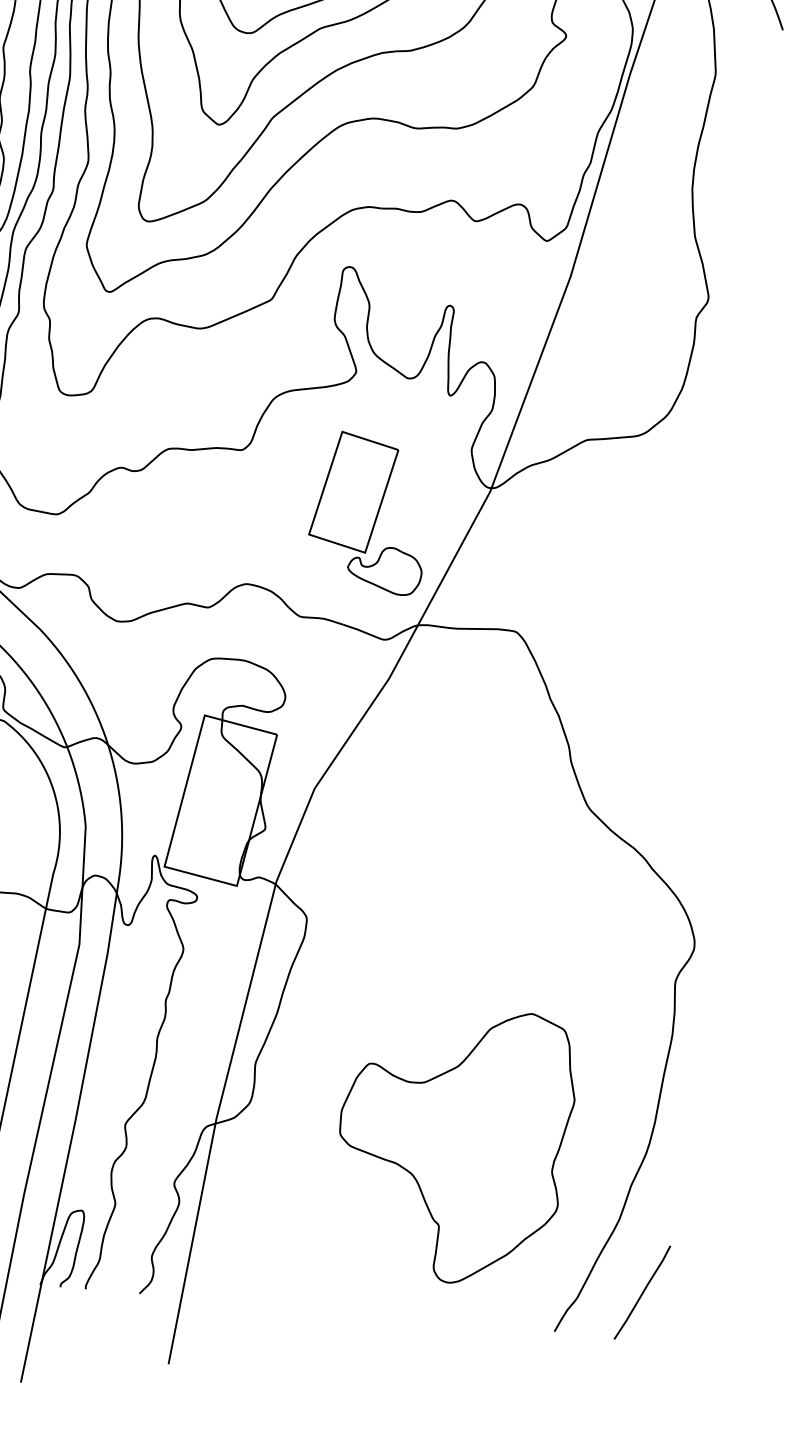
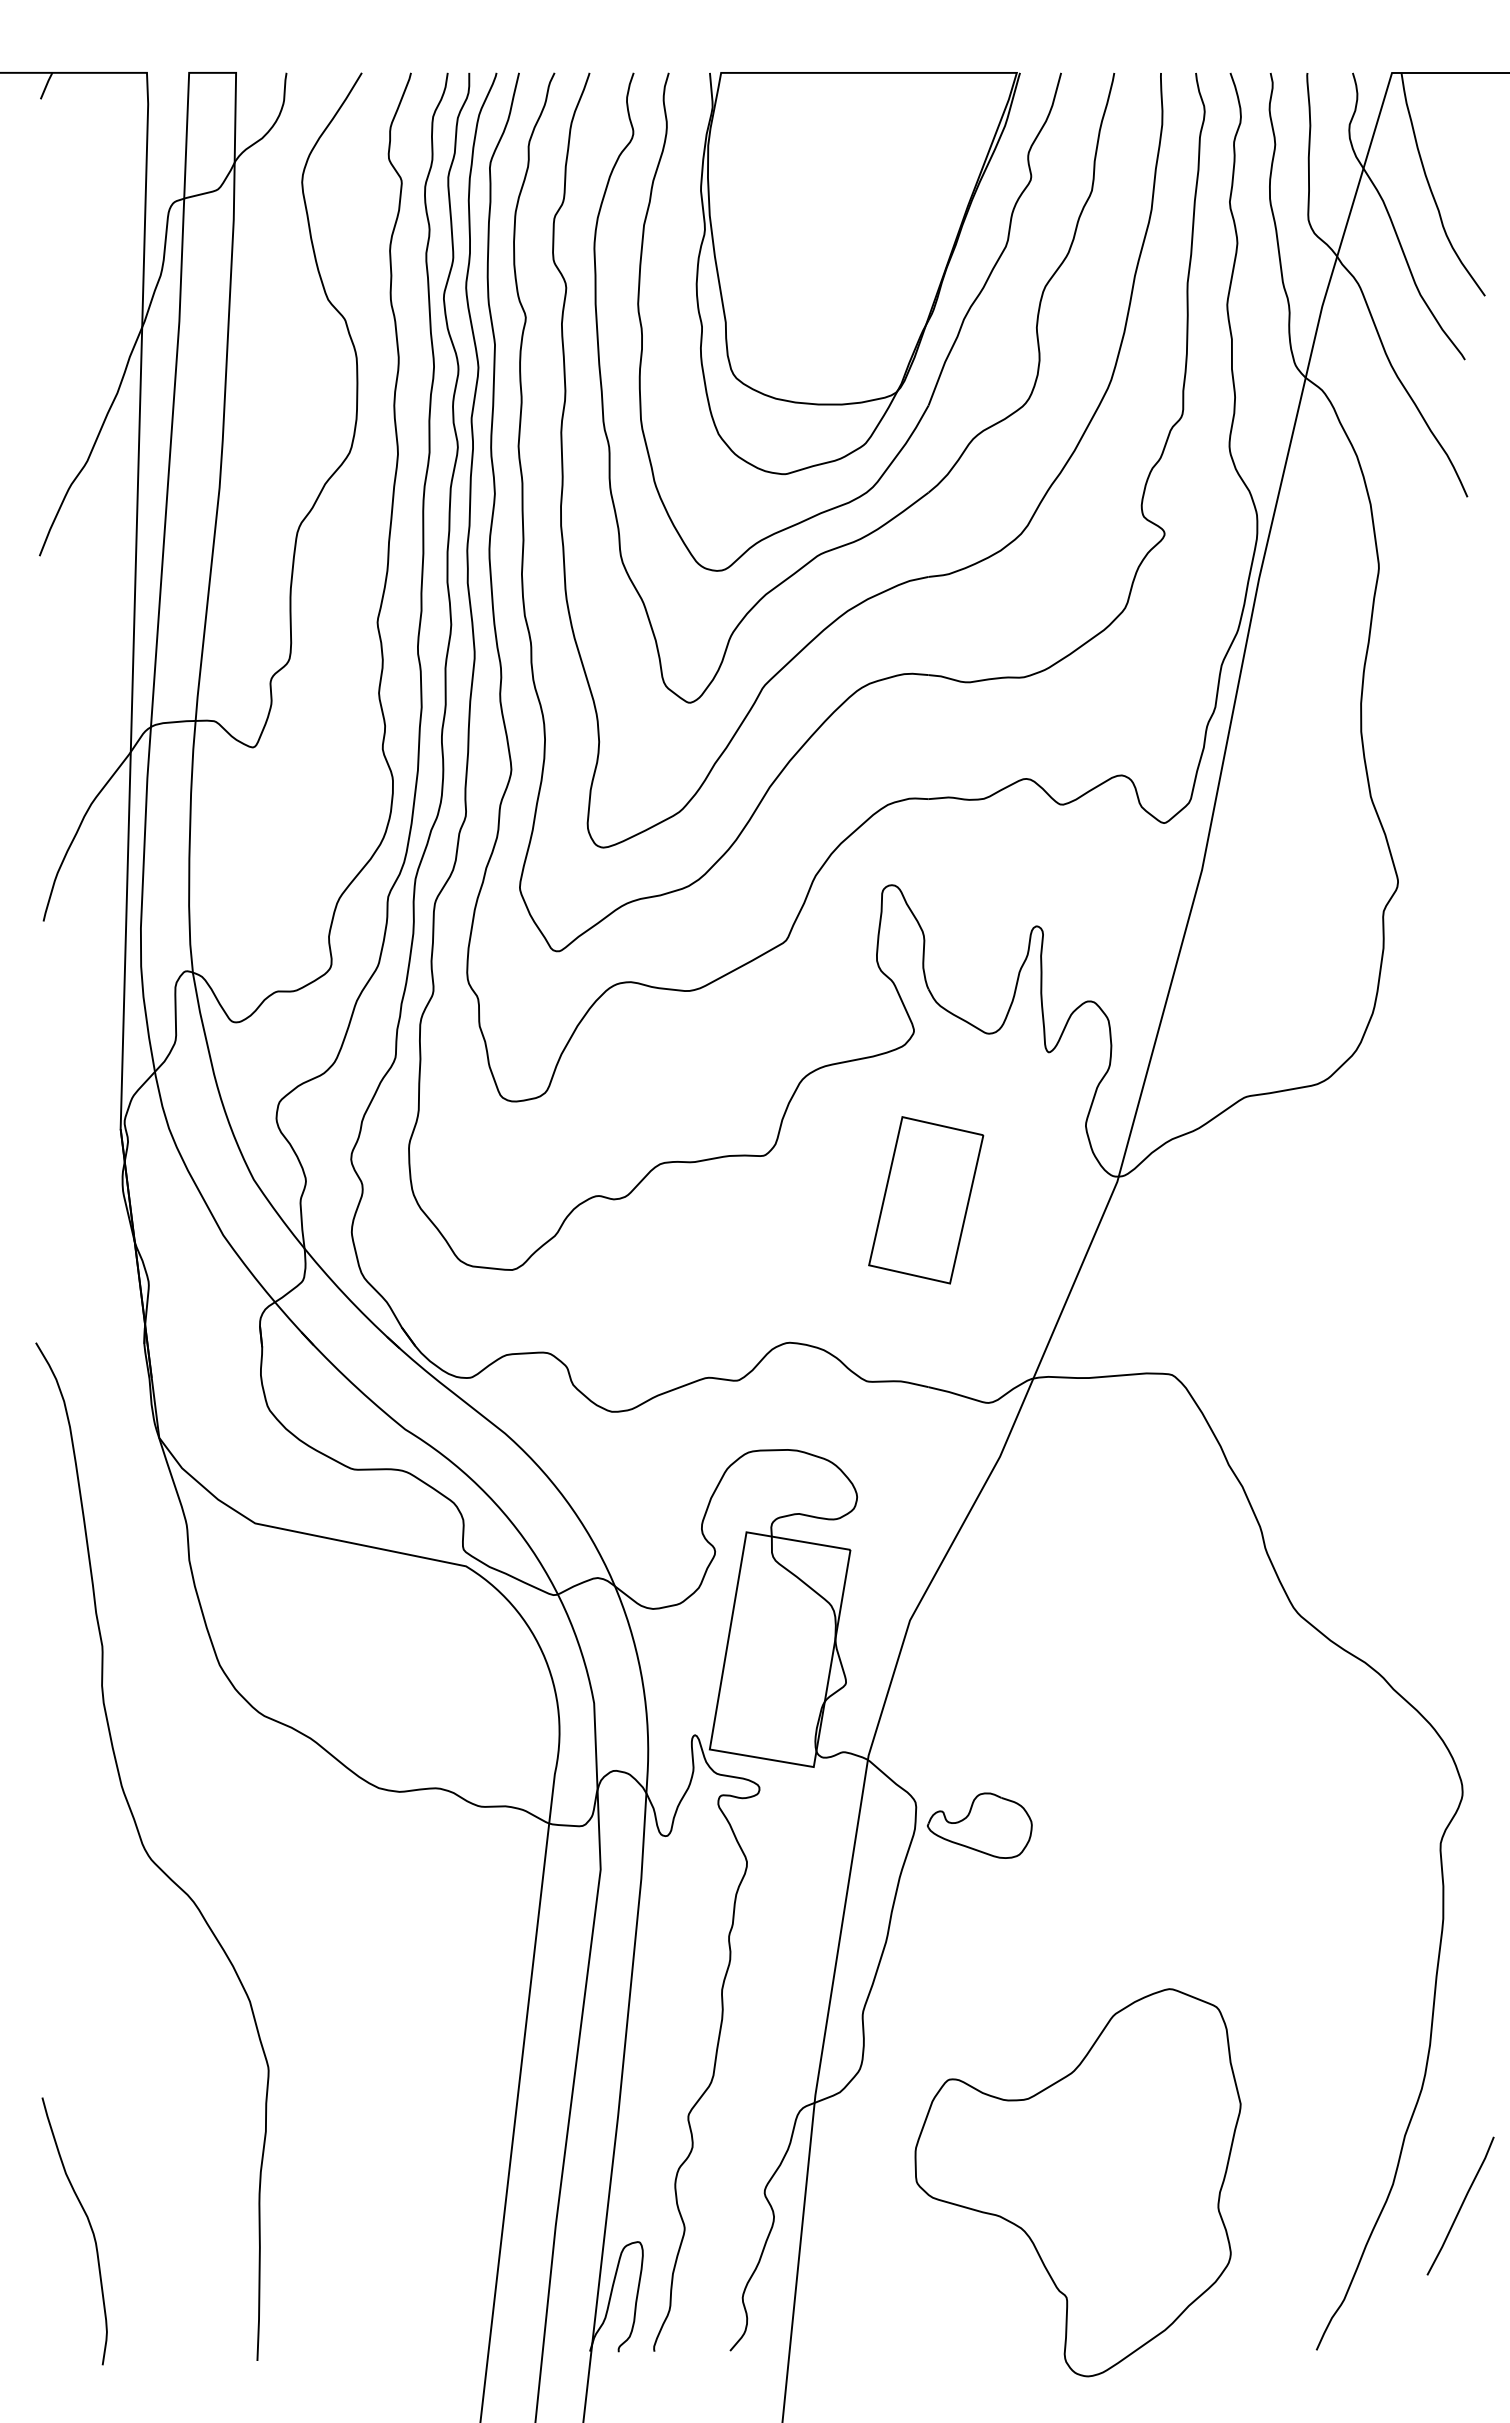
part: (384, 570) -> (979, 1825), moved
part: (454, 1144) -> (1077, 2182), moved
line: (642, 1292) -> (1460, 2205), moved

